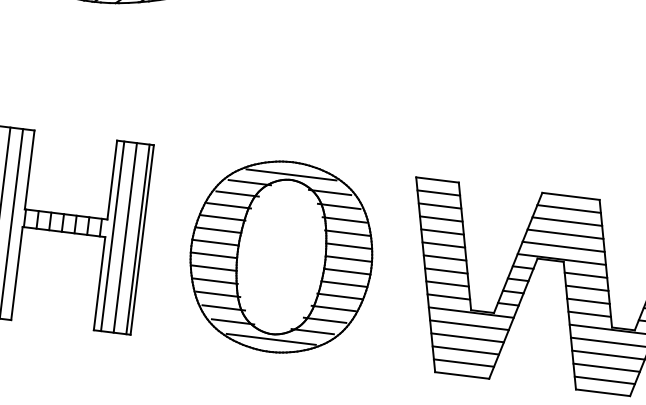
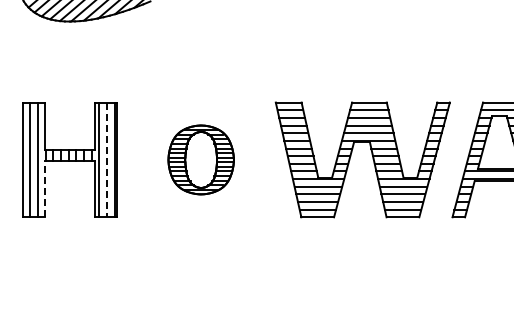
line: (124, 238) -> (106, 160), solid -> dashed
part: (280, 256) -> (200, 159), size x0.6
line: (16, 272) -> (44, 188), solid -> dashed

